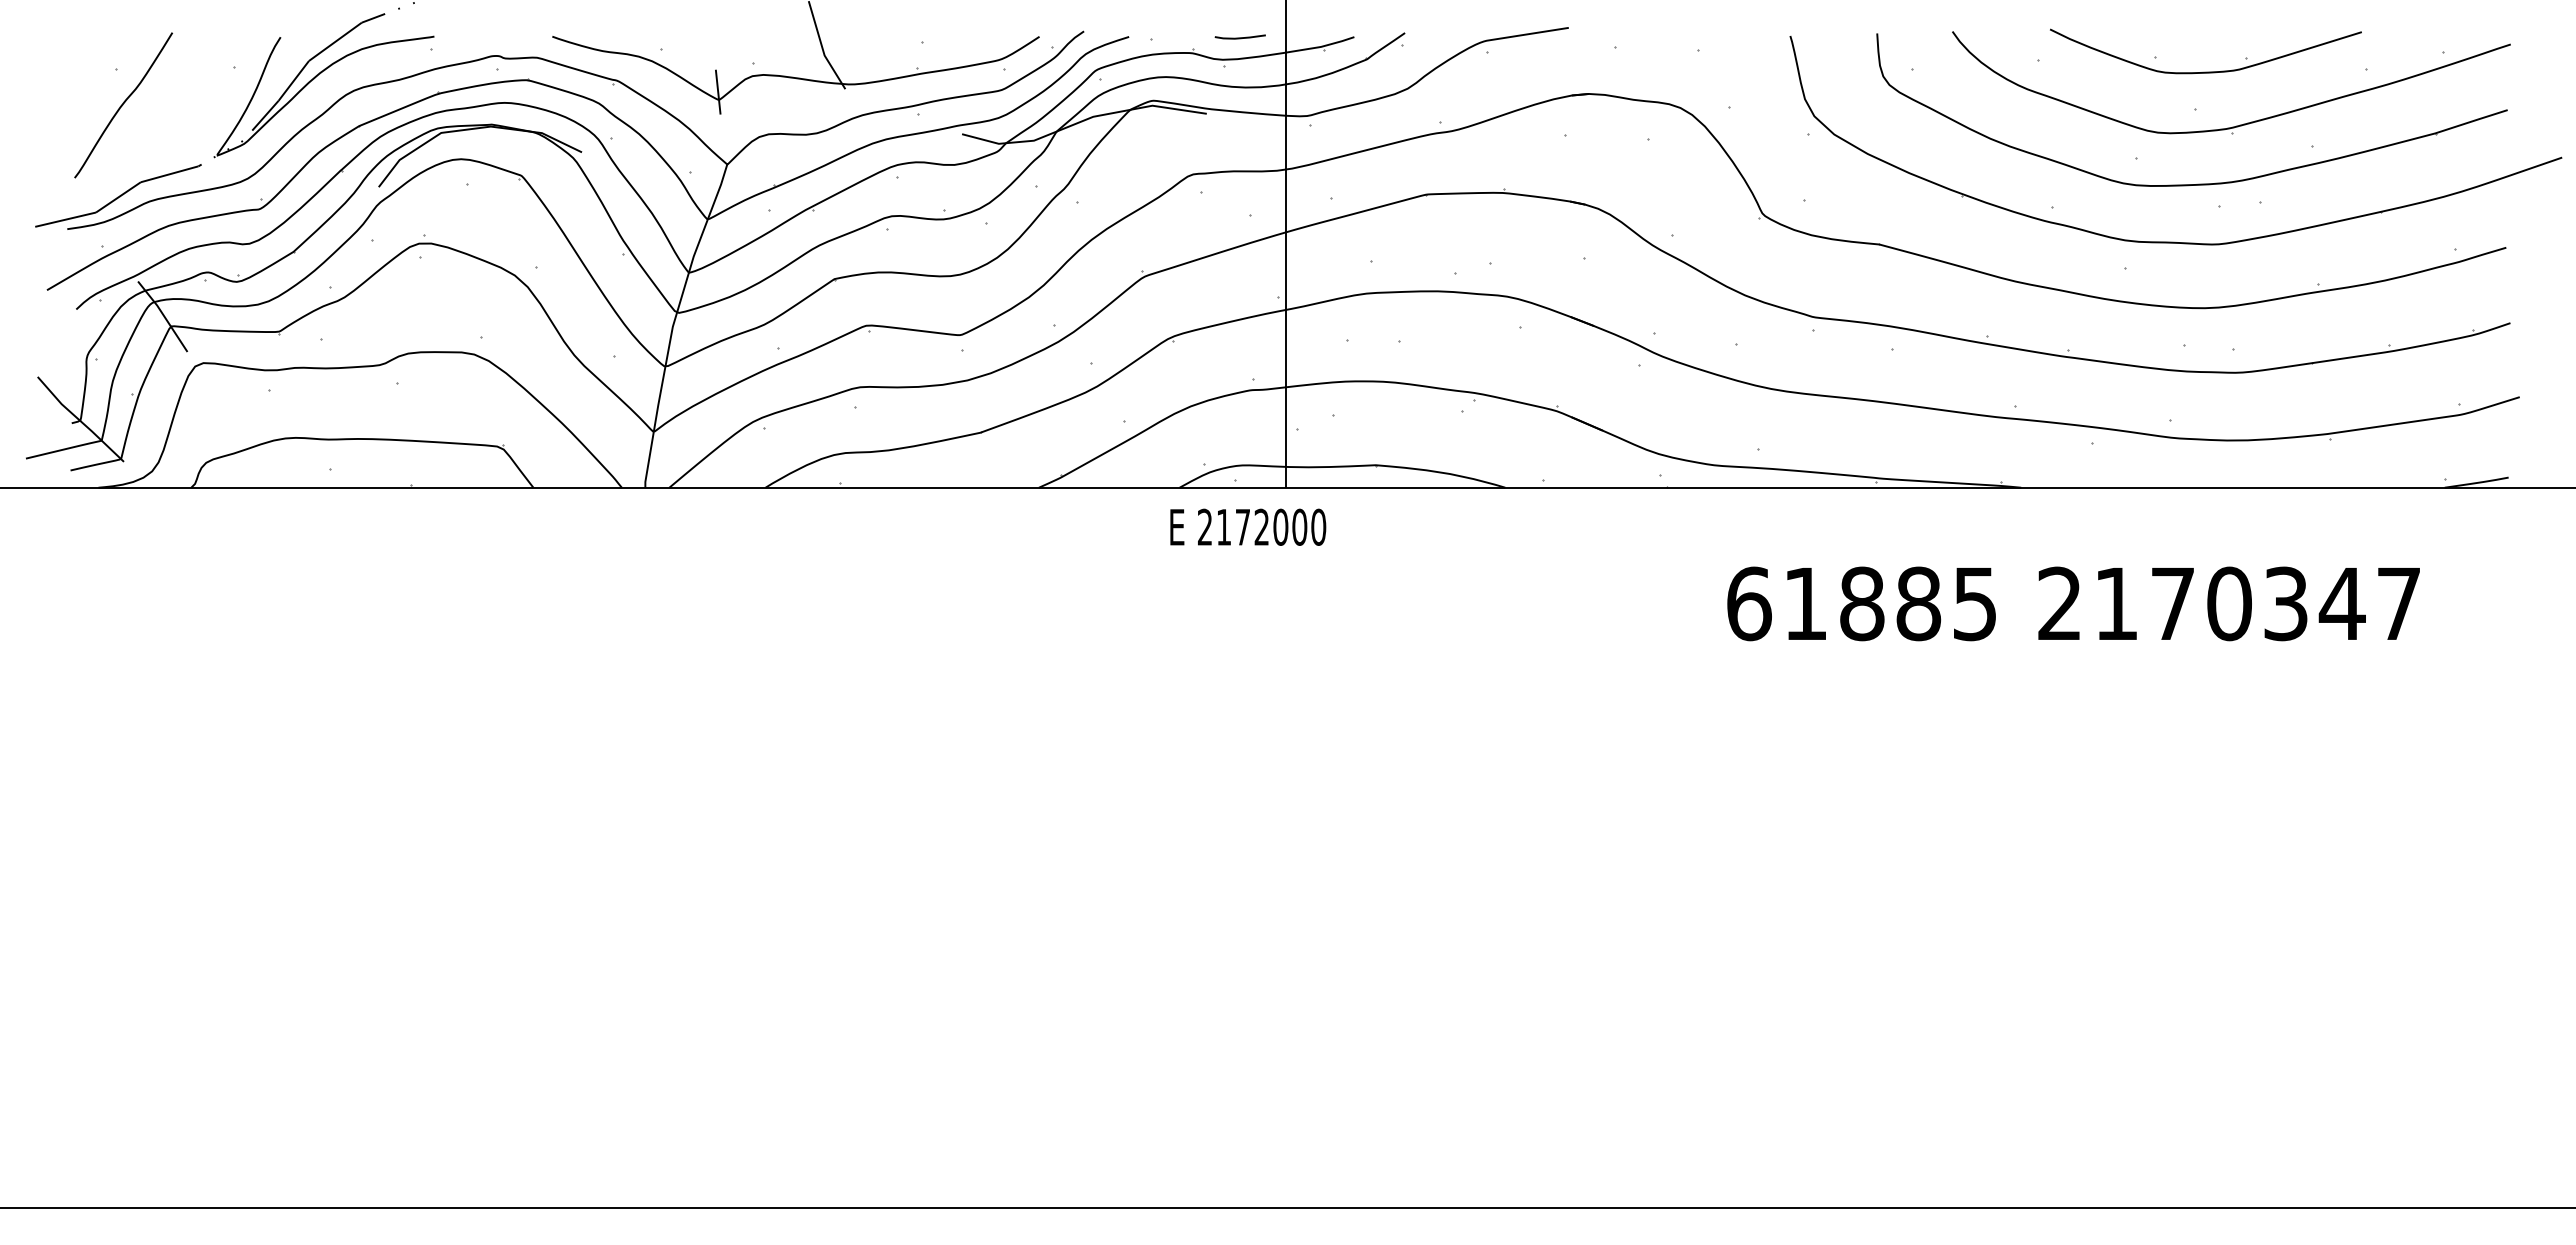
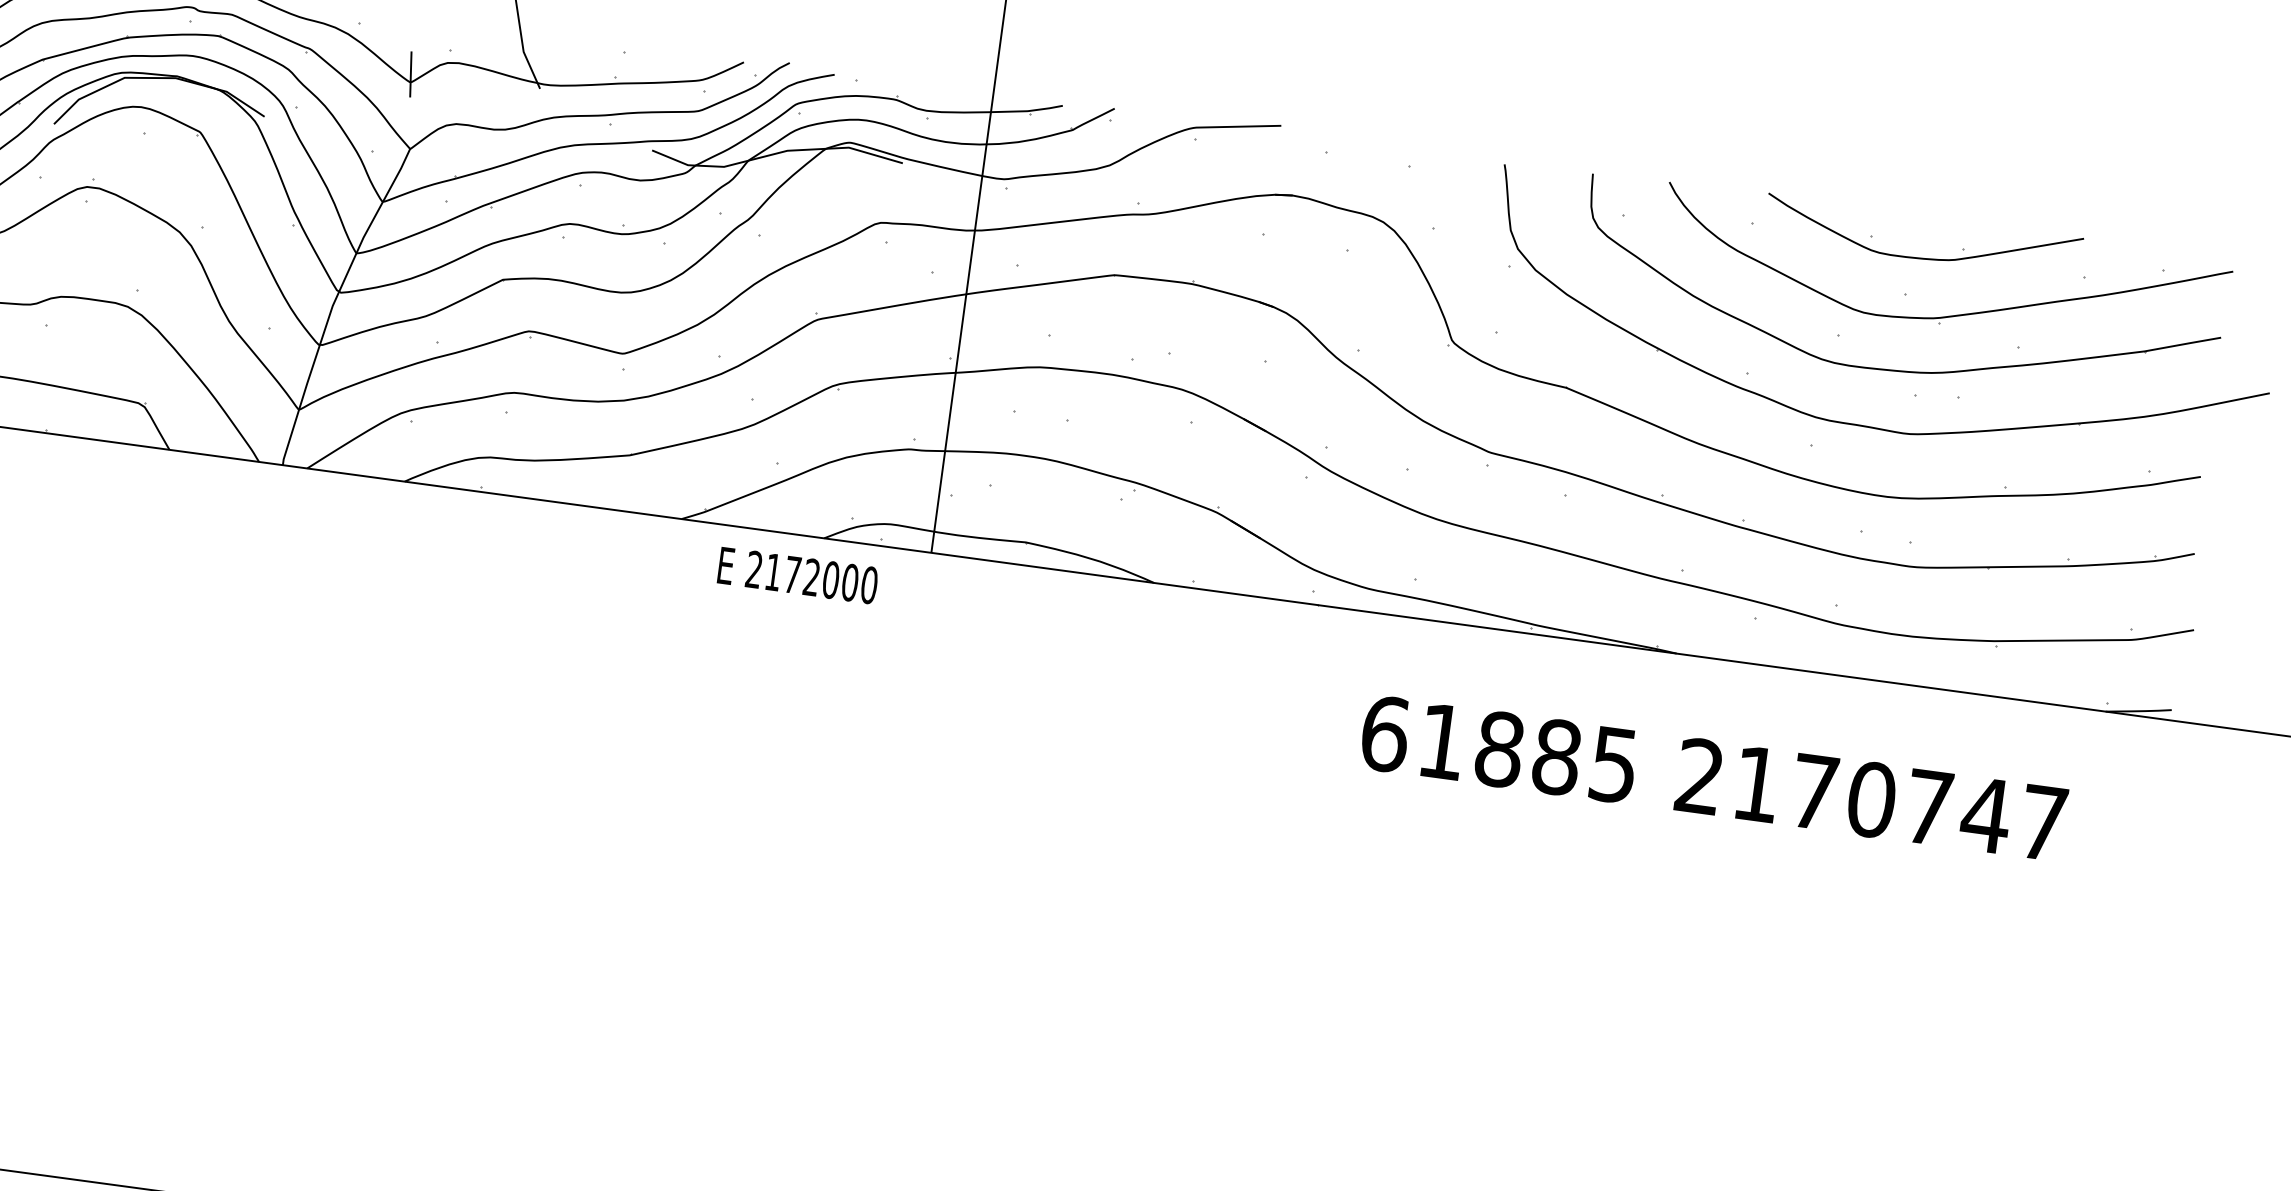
line: (1239, 37) -> (946, 90), removed
text: (1248, 526) -> (798, 574), moved
text: (2285, 603) -> (1928, 807), 2170347 -> 2170747

